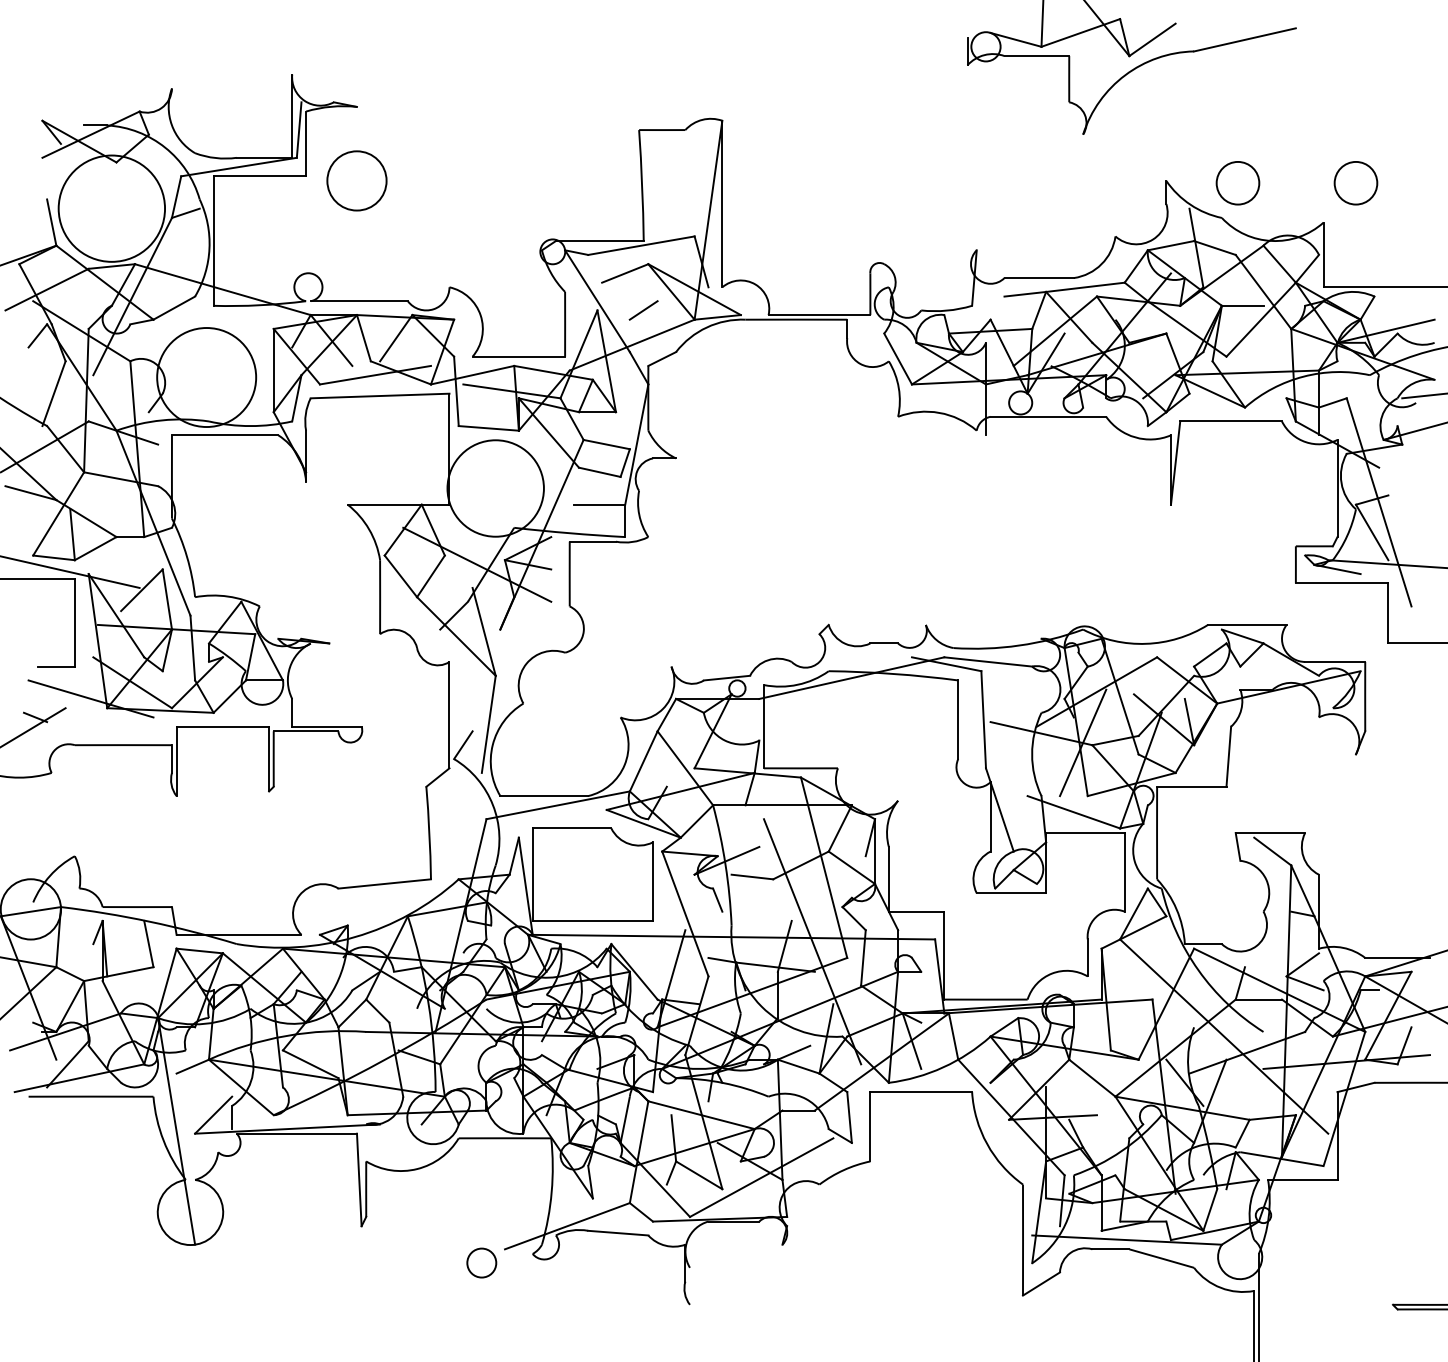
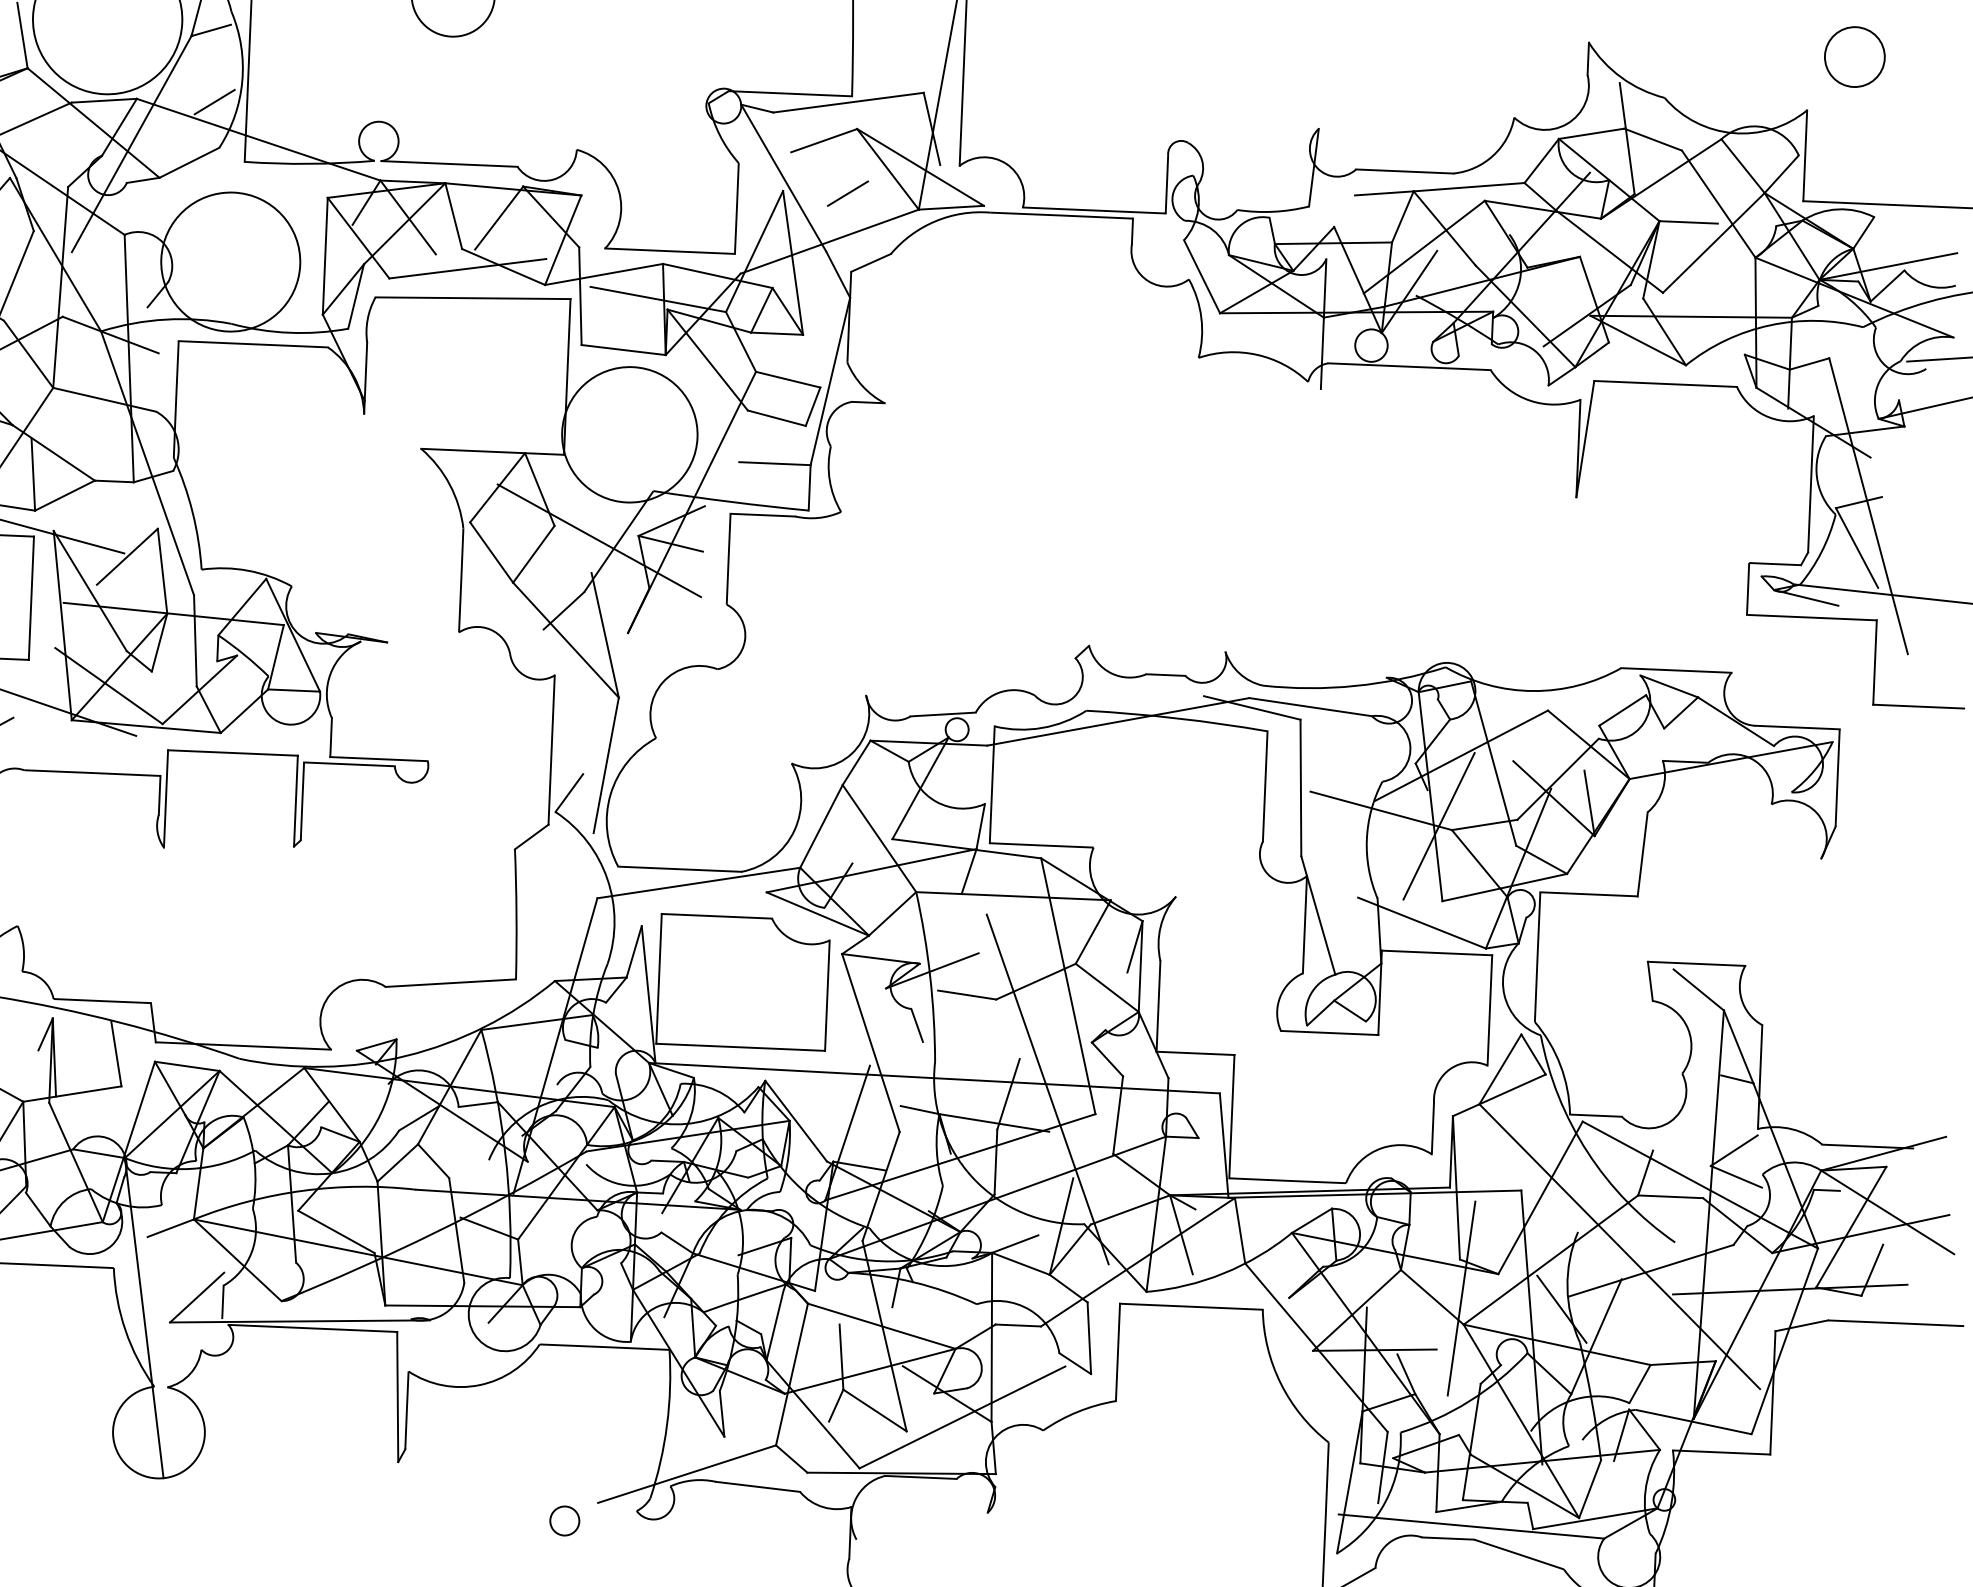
circle: (1237, 183) -> (1688, 50), removed
line: (190, 263) -> (214, 101), added
line: (1113, 1077) -> (1462, 1297), added
circle: (481, 1263) -> (564, 1521), size x0.71

